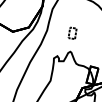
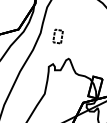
part: (72, 32) -> (57, 35), moved

